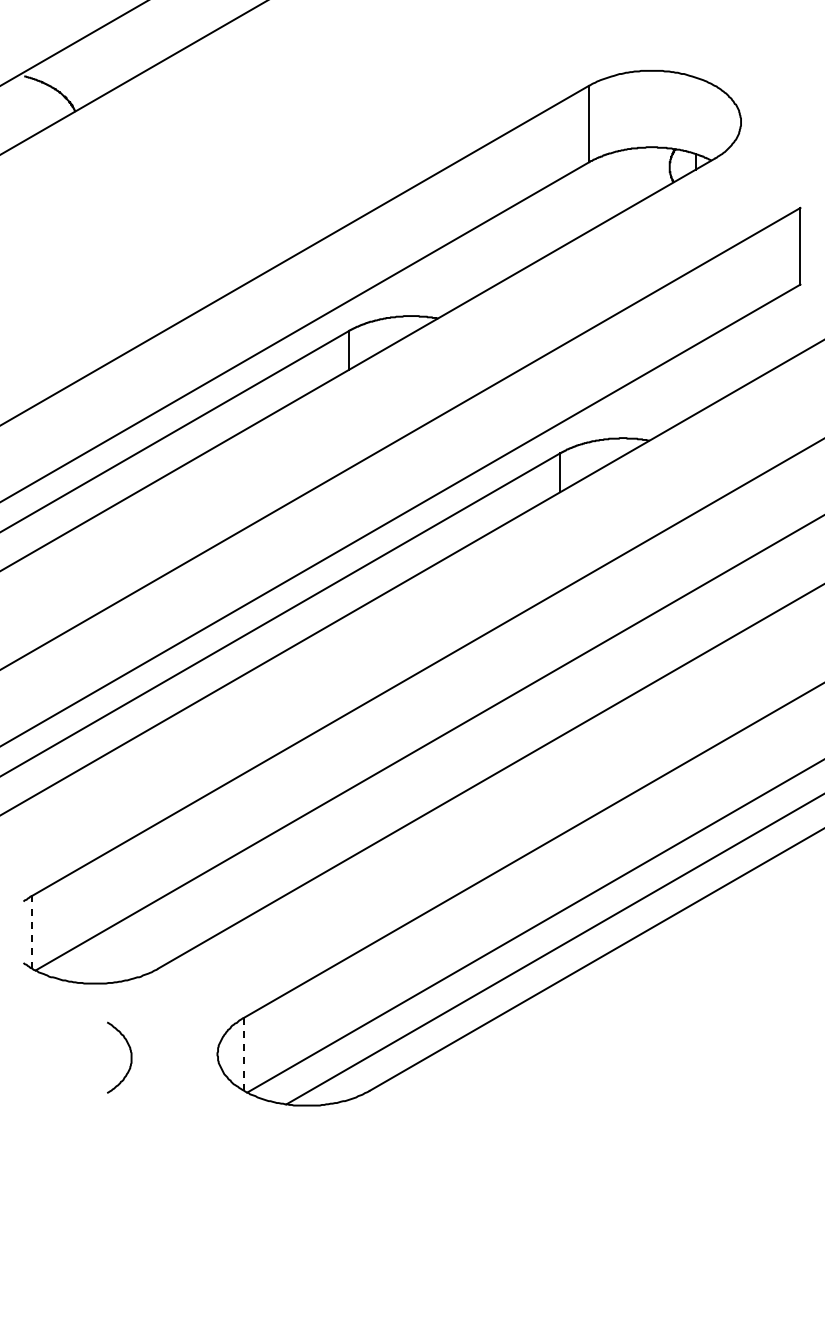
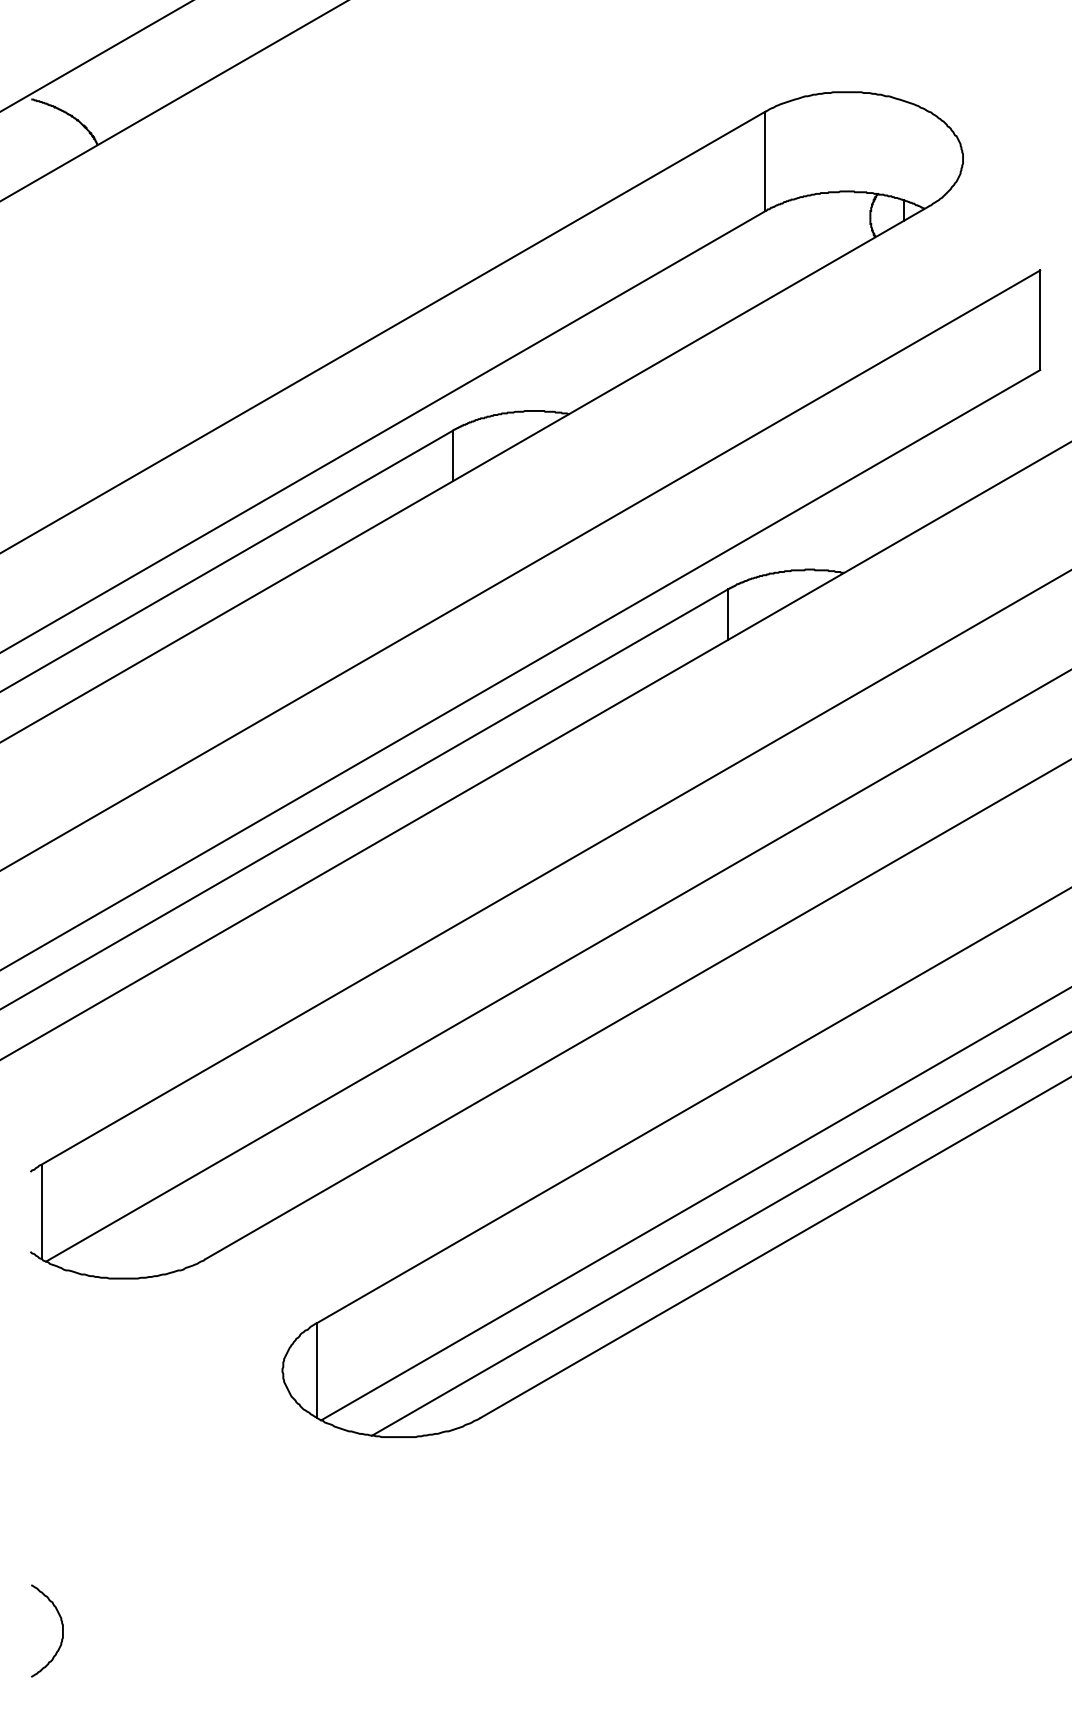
line: (32, 931) -> (42, 1210), dashed -> solid
line: (243, 1053) -> (316, 1369), dashed -> solid
curve: (130, 1057) -> (61, 1630), moved

